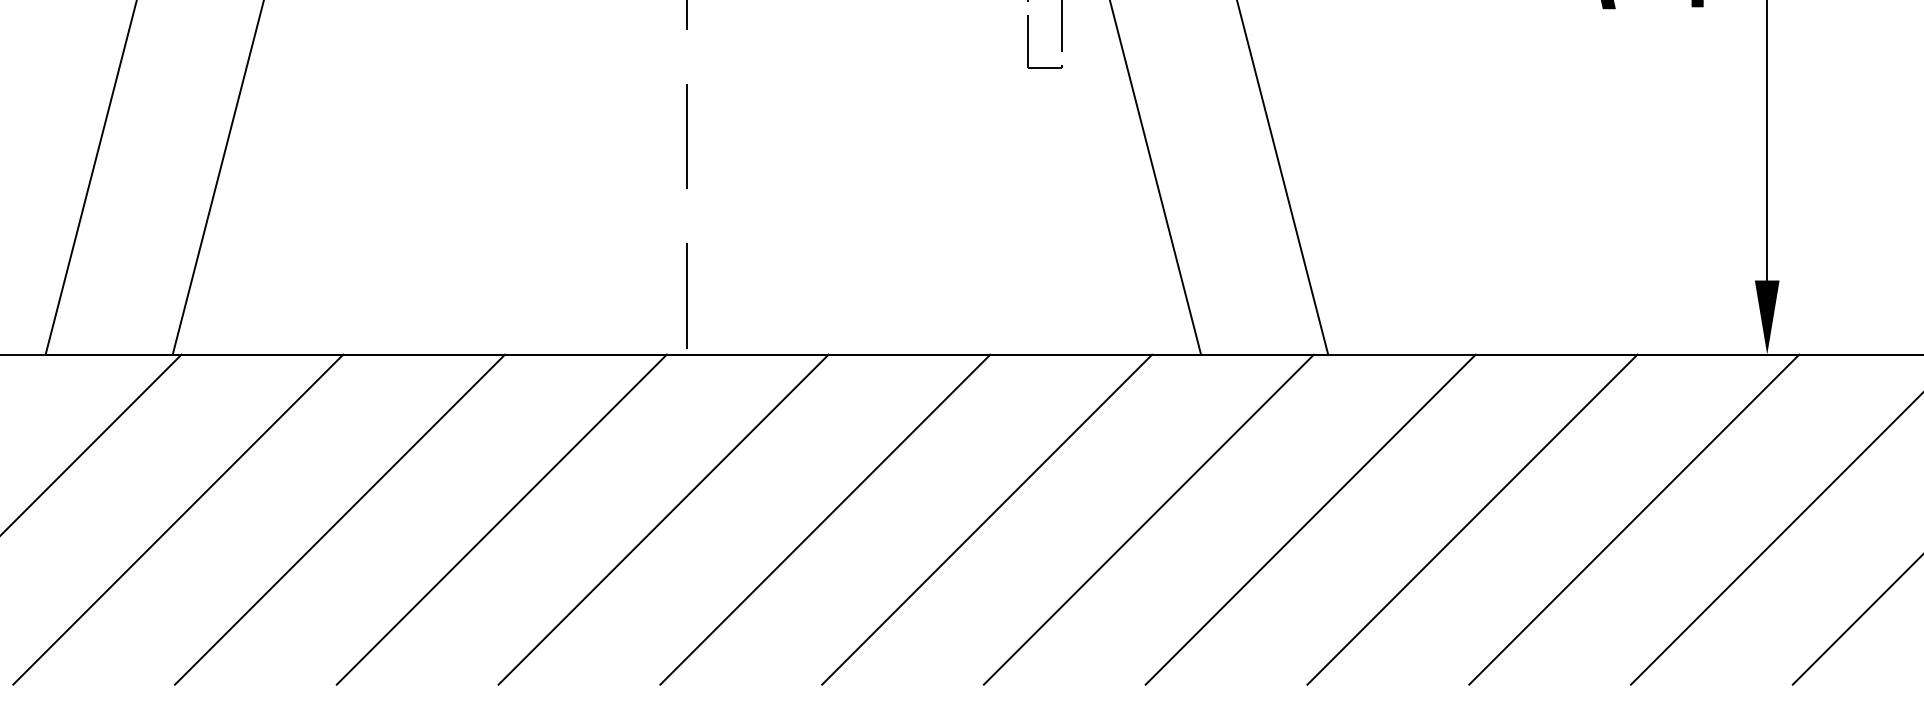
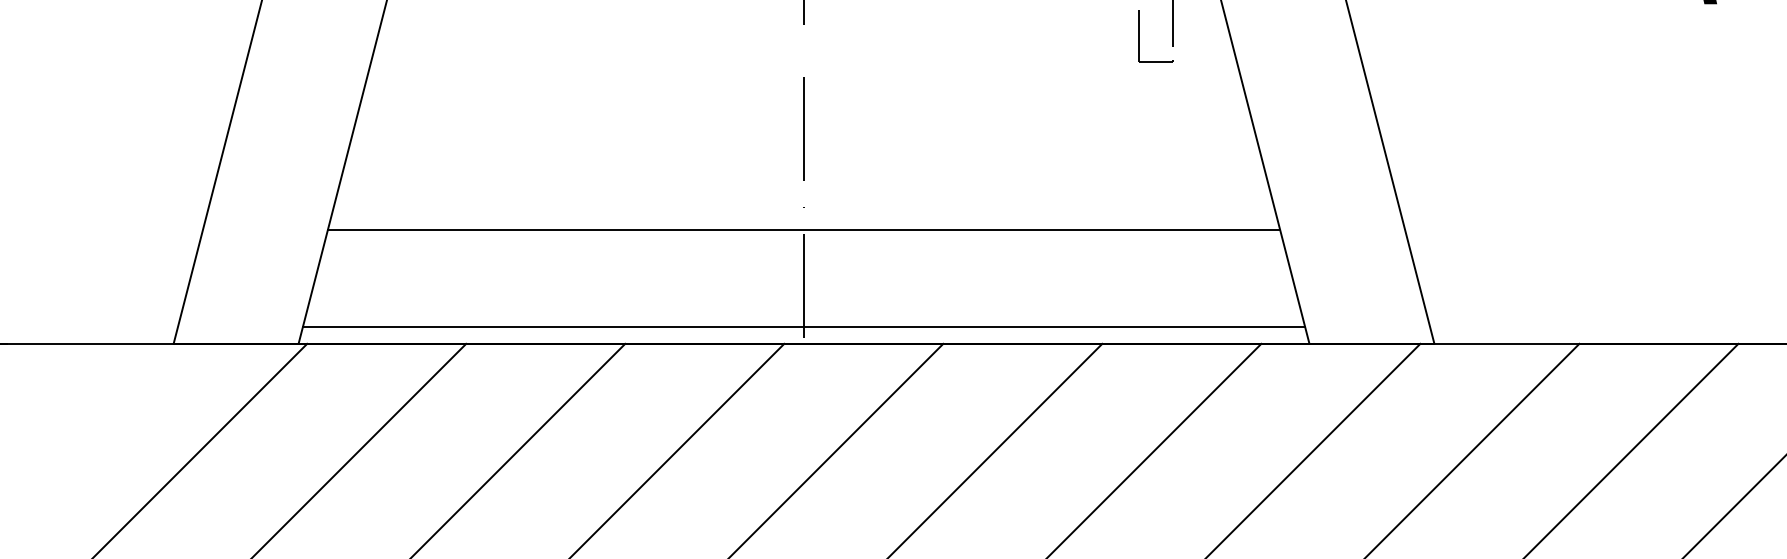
line: (686, 238) -> (803, 229), added
line: (686, 337) -> (803, 326), added

